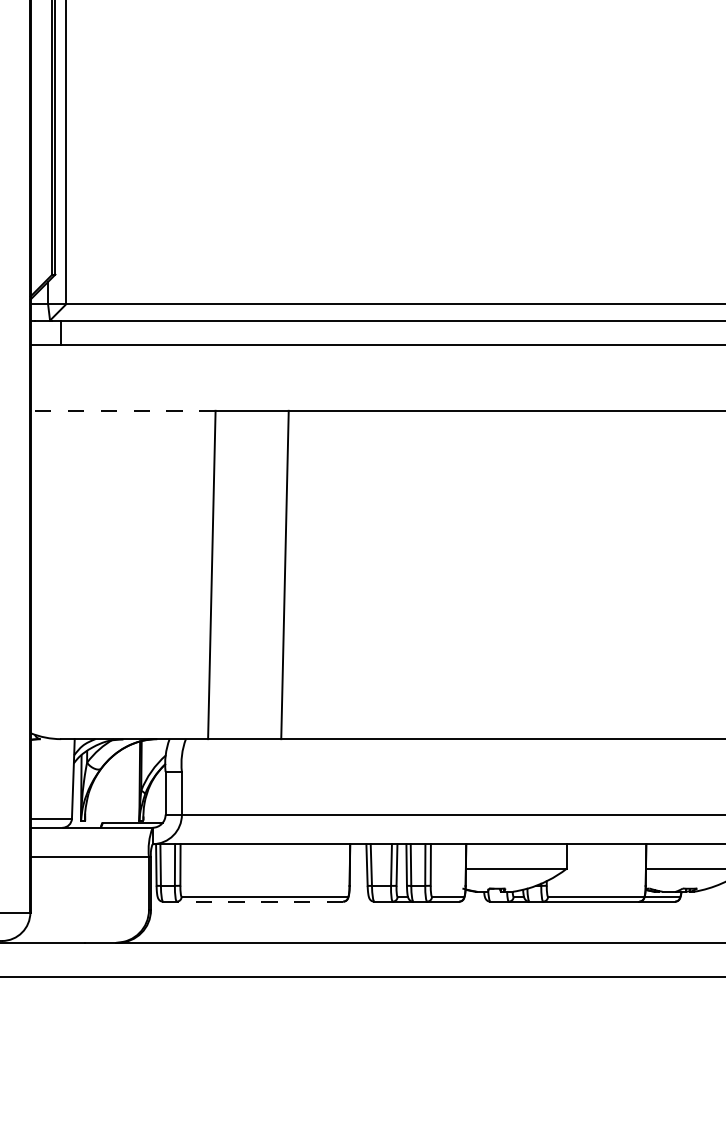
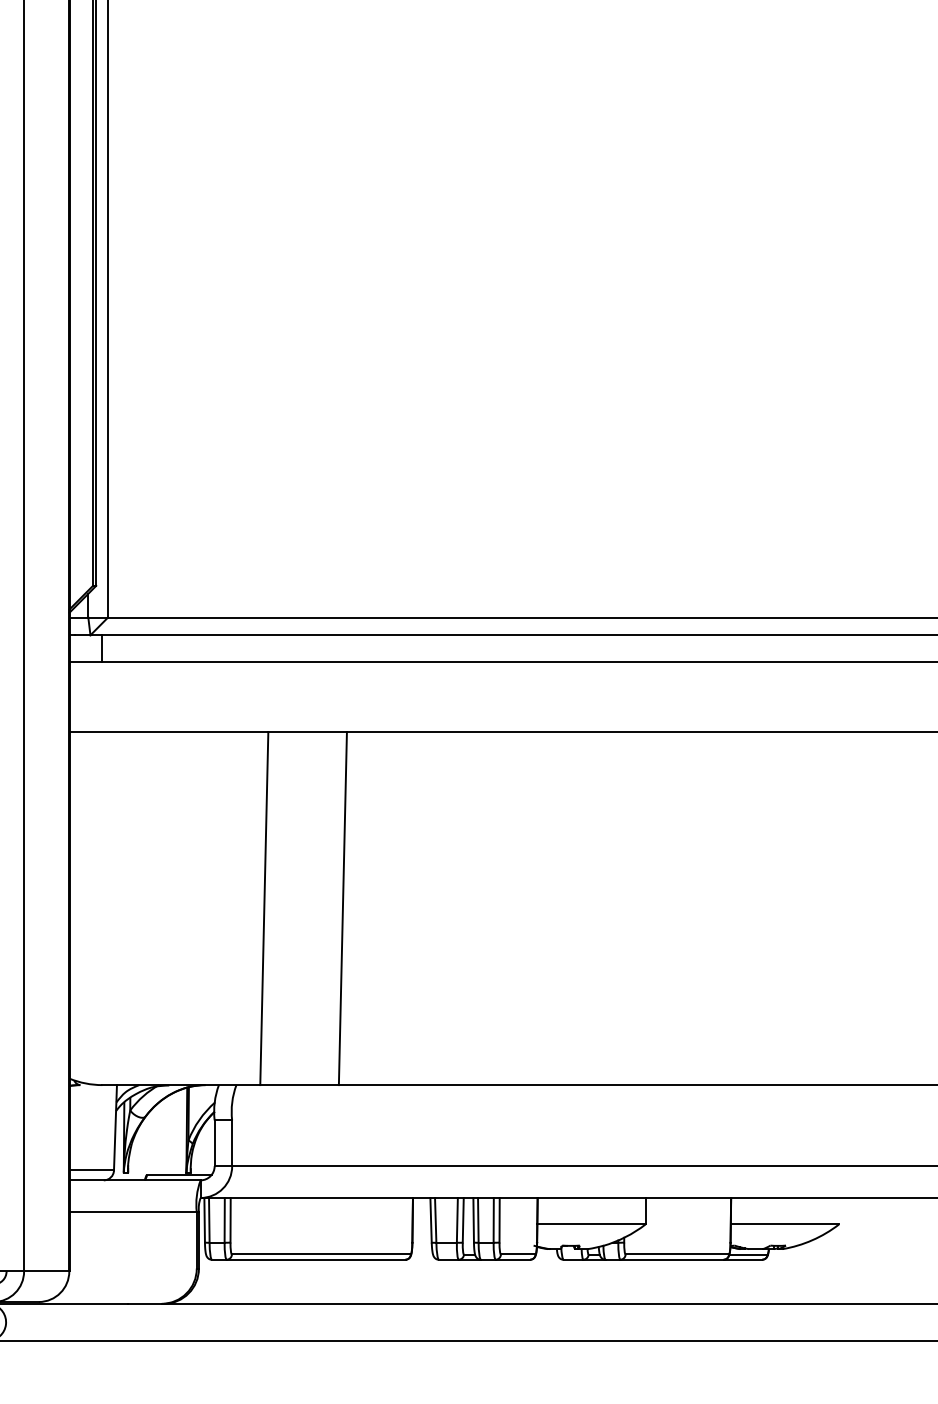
line: (122, 411) -> (168, 732), dashed -> solid
line: (259, 901) -> (315, 1259), dashed -> solid

